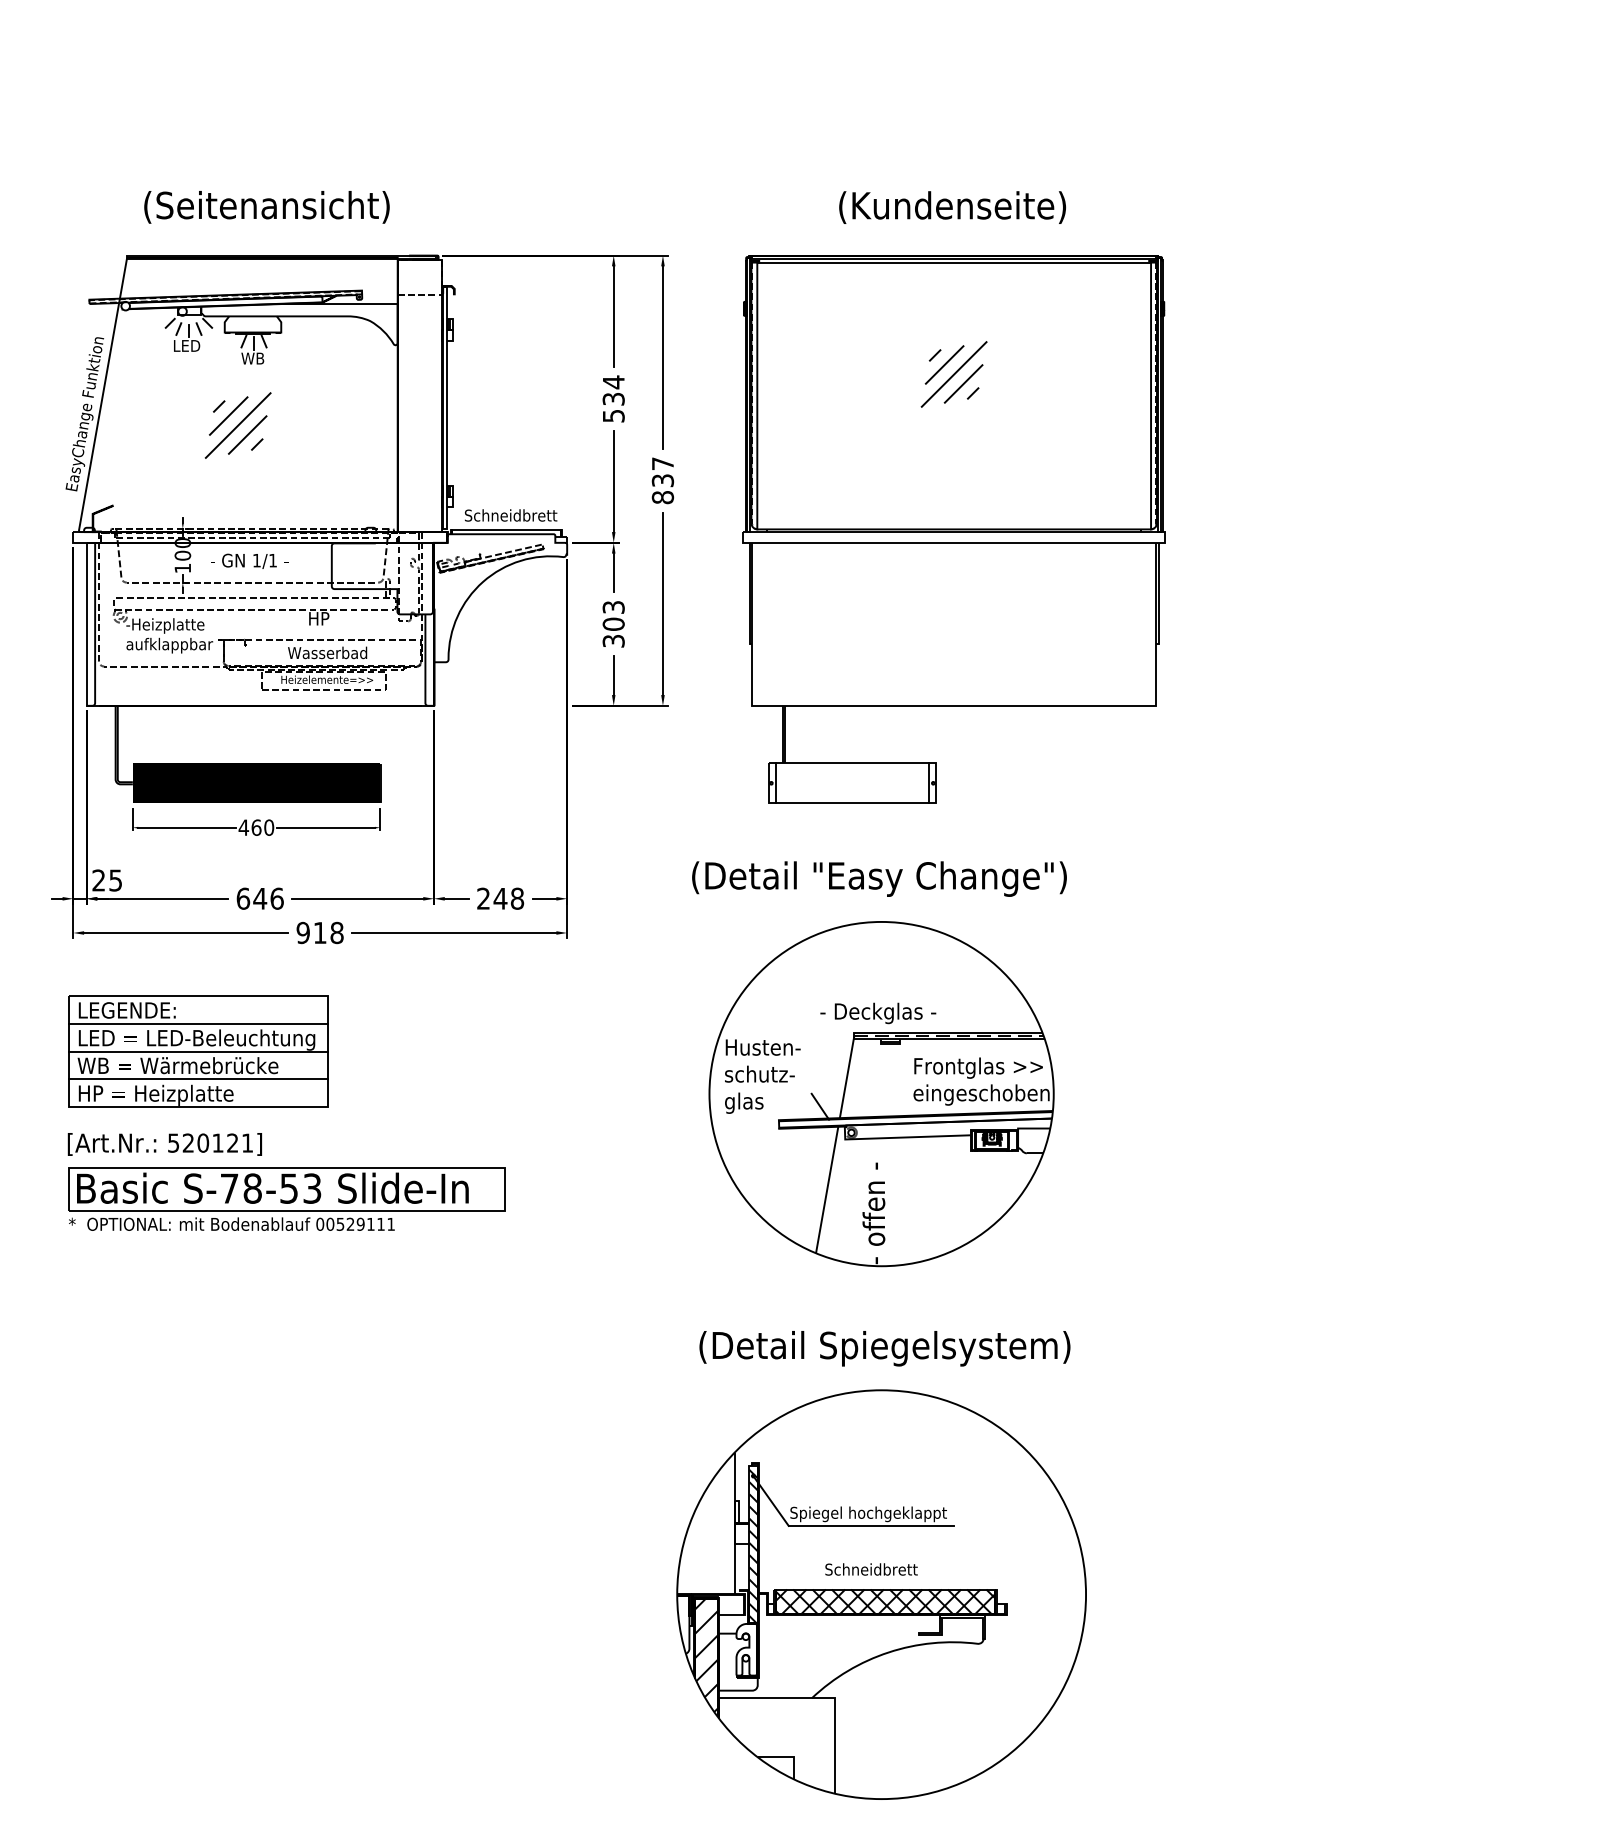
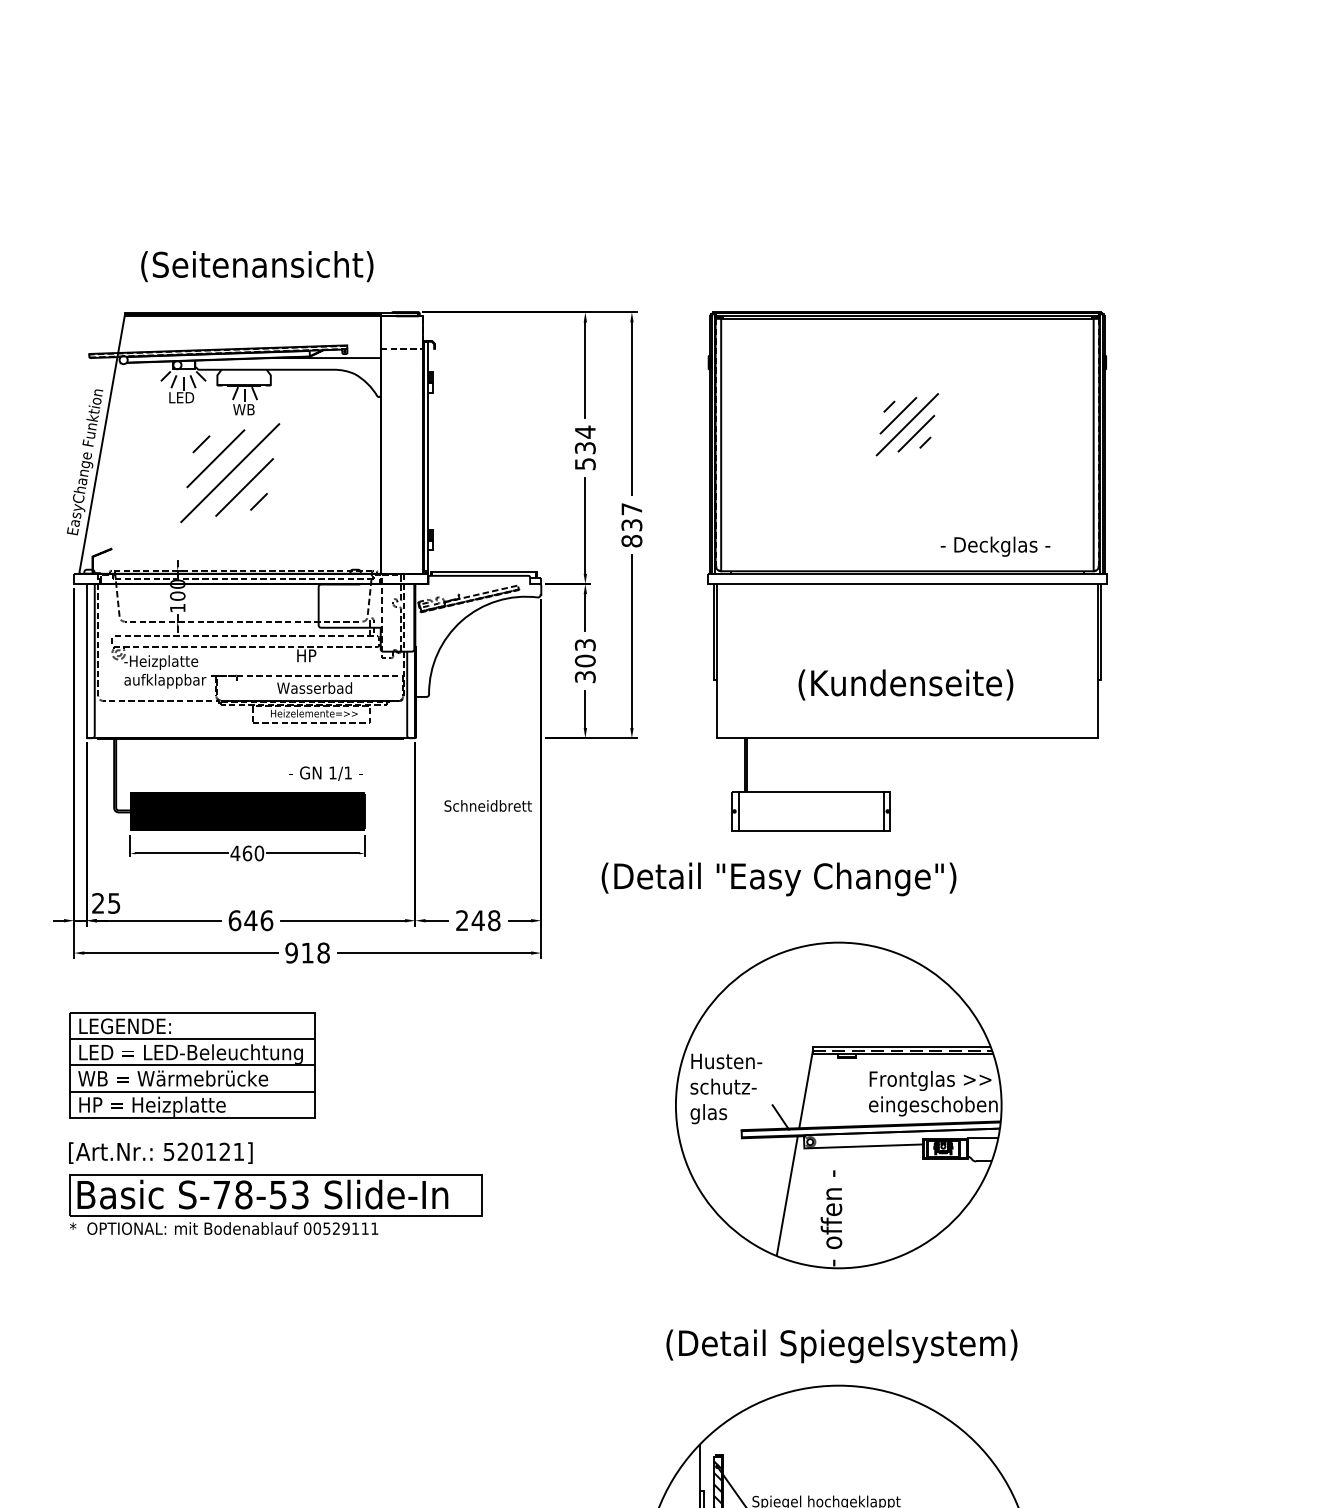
text: (952, 207) -> (905, 684), moved
part: (237, 425) -> (229, 472), size x1.6
text: (511, 515) -> (488, 805), moved
text: (249, 560) -> (325, 772), moved
text: (879, 878) -> (779, 878), moved
text: (878, 1013) -> (995, 546), moved

